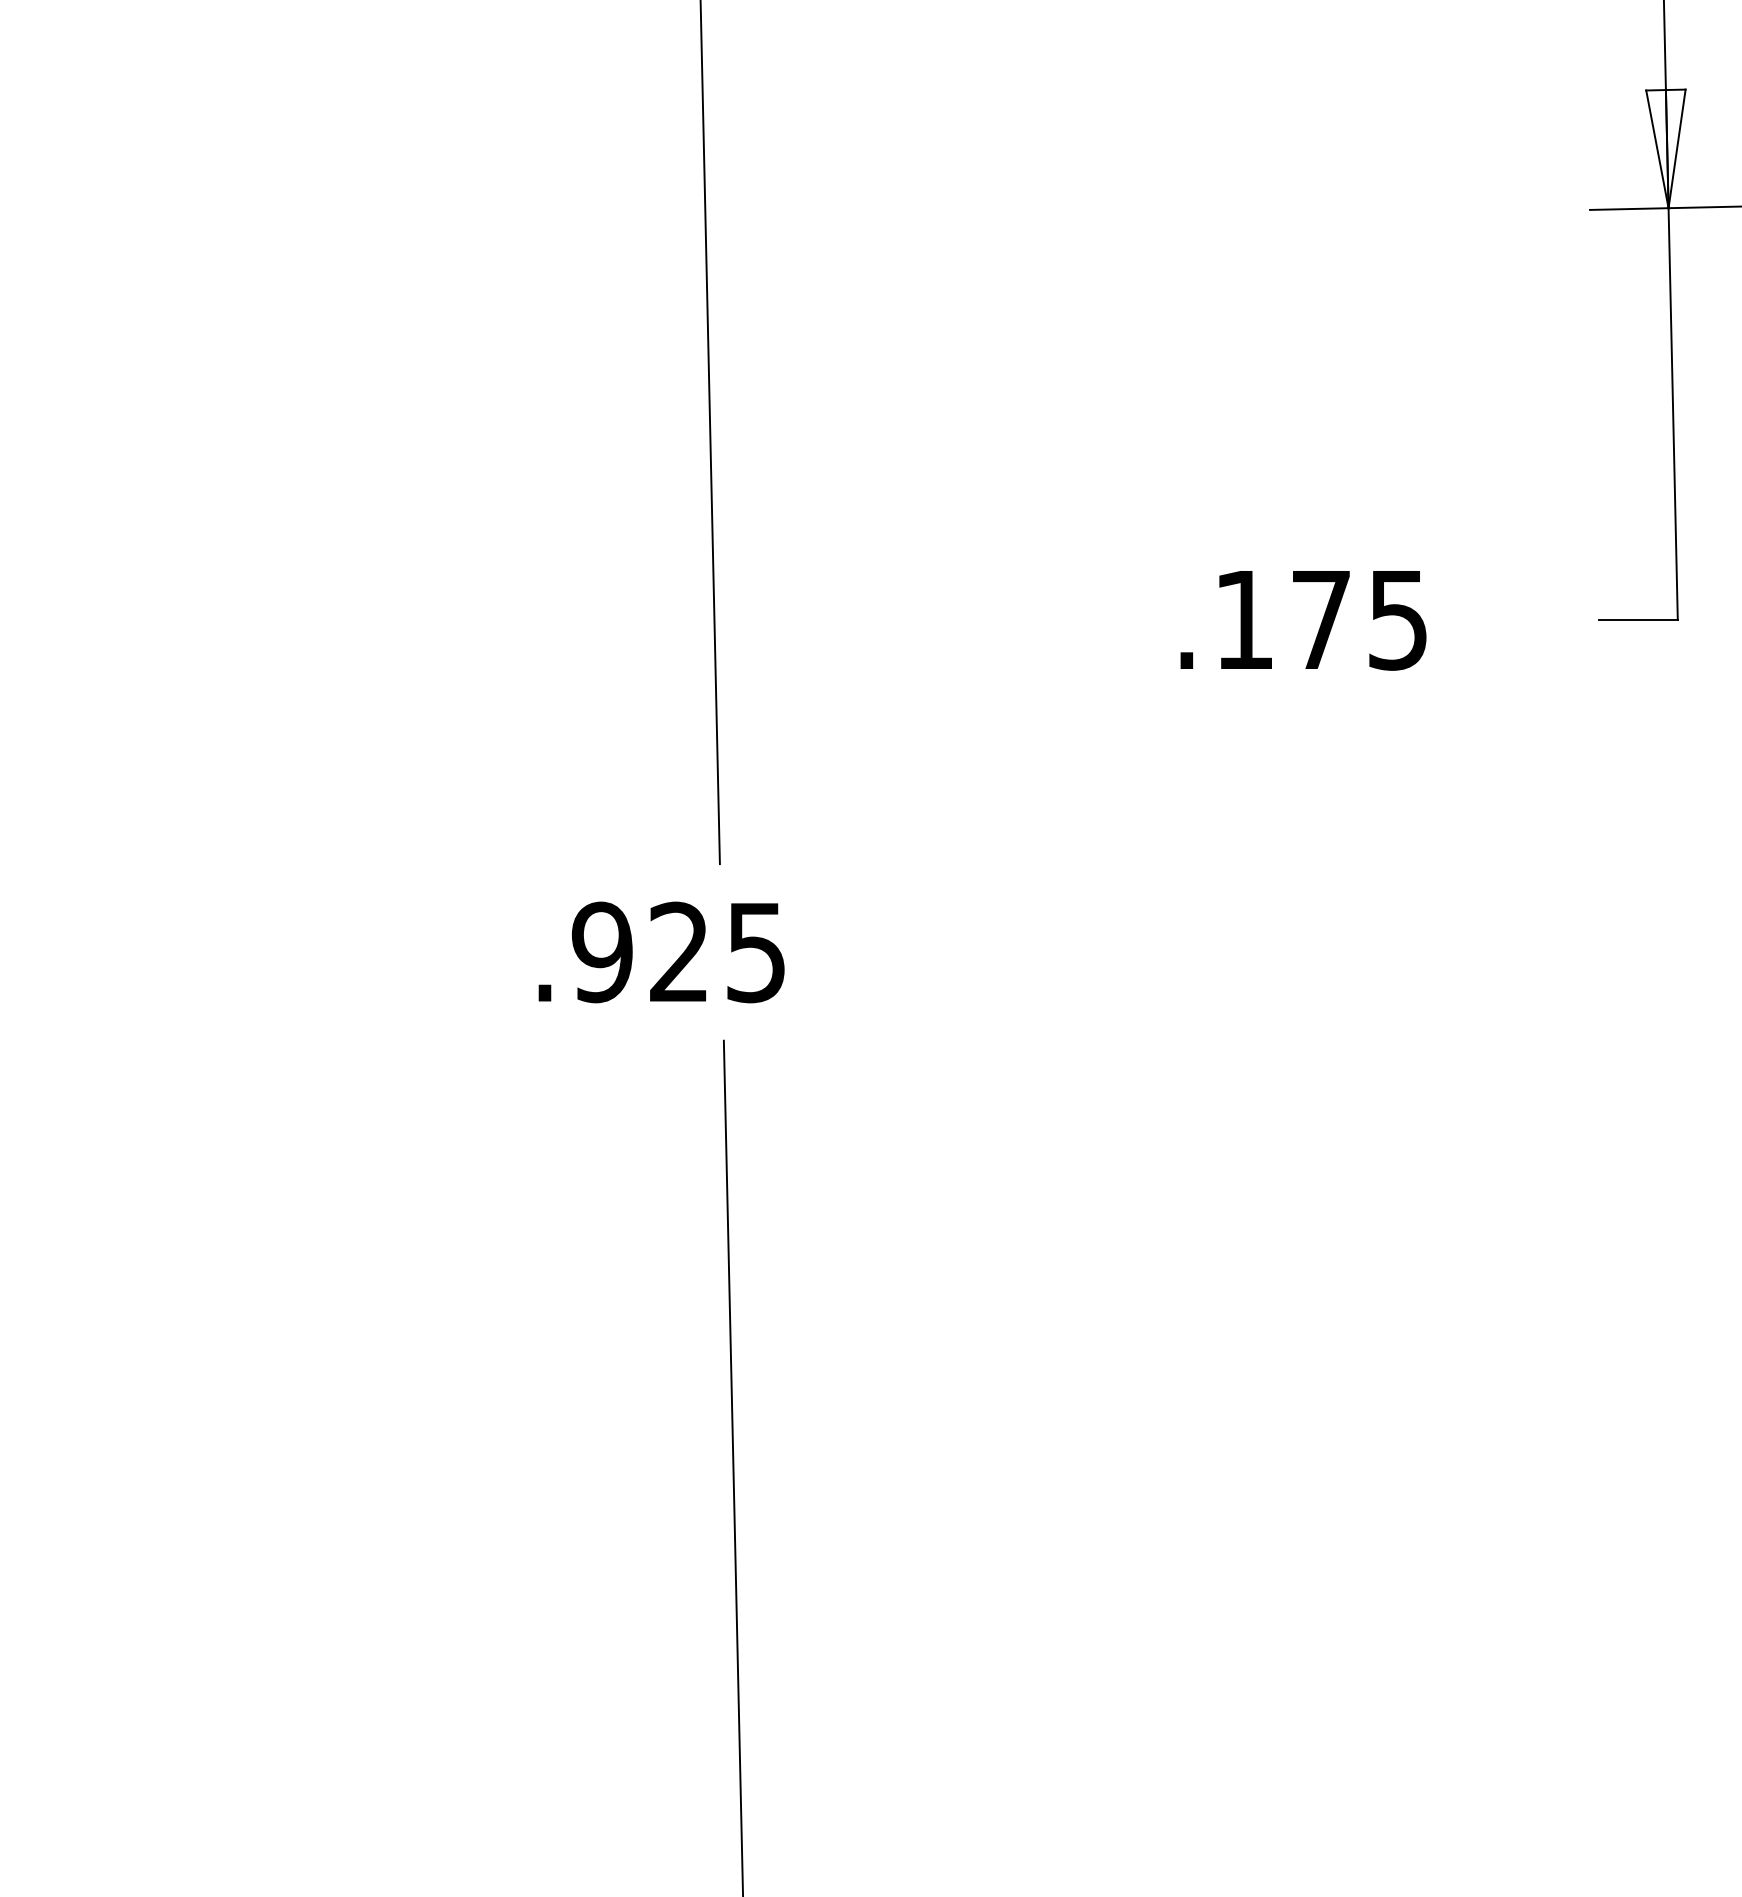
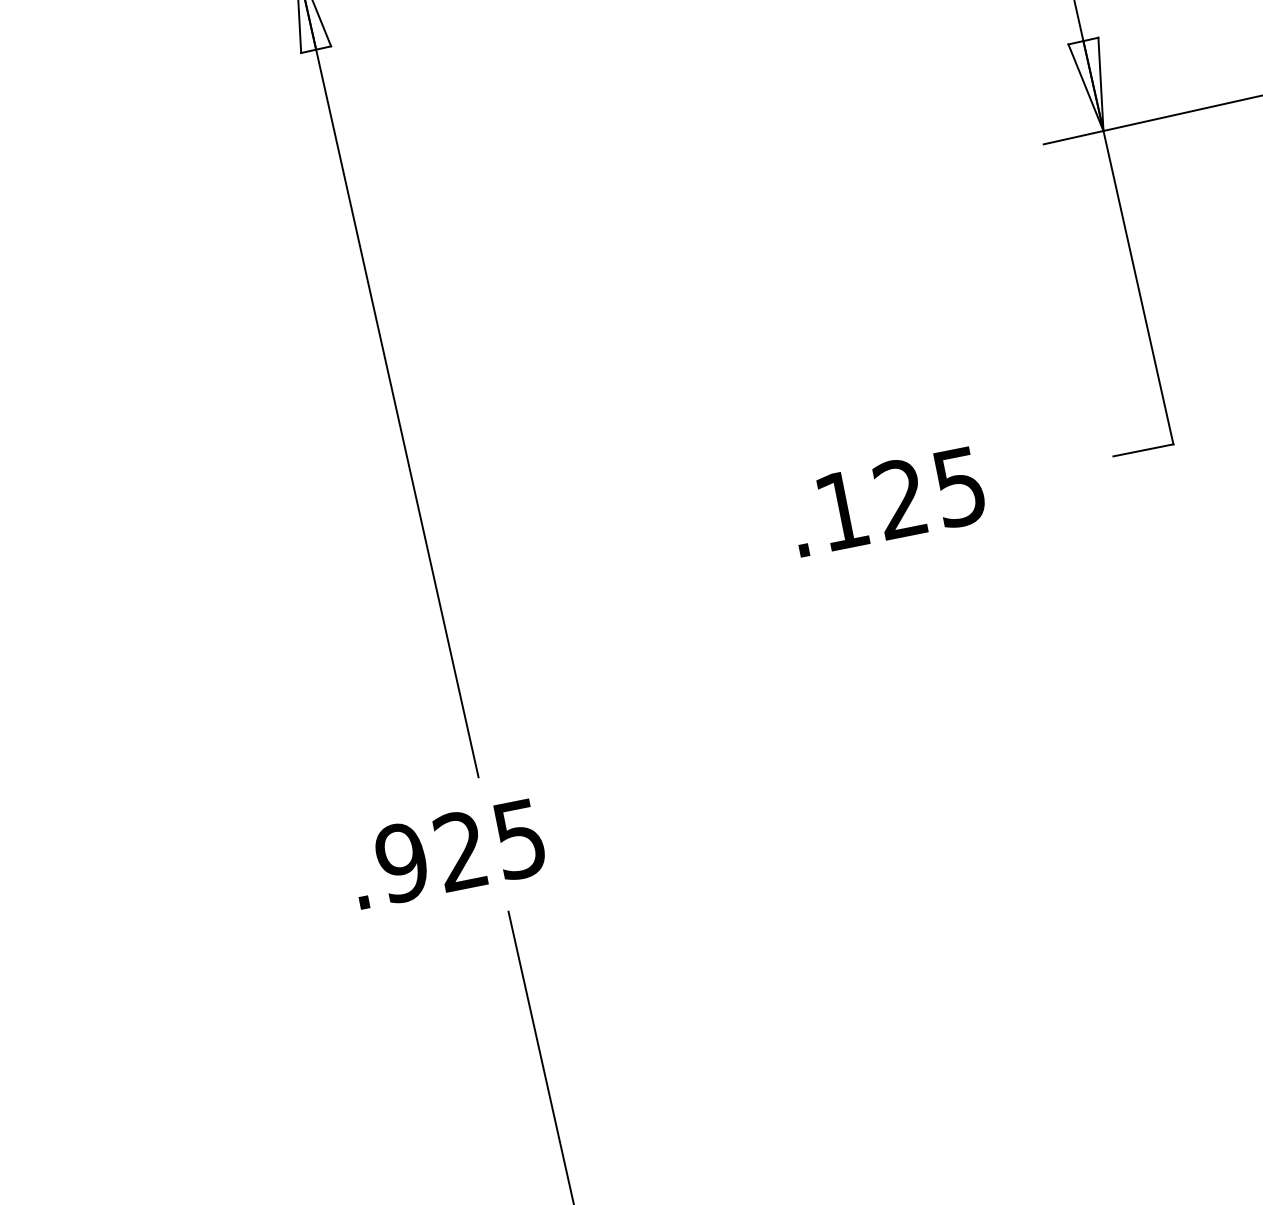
text: (1320, 618) -> (900, 497), .175 -> .125

